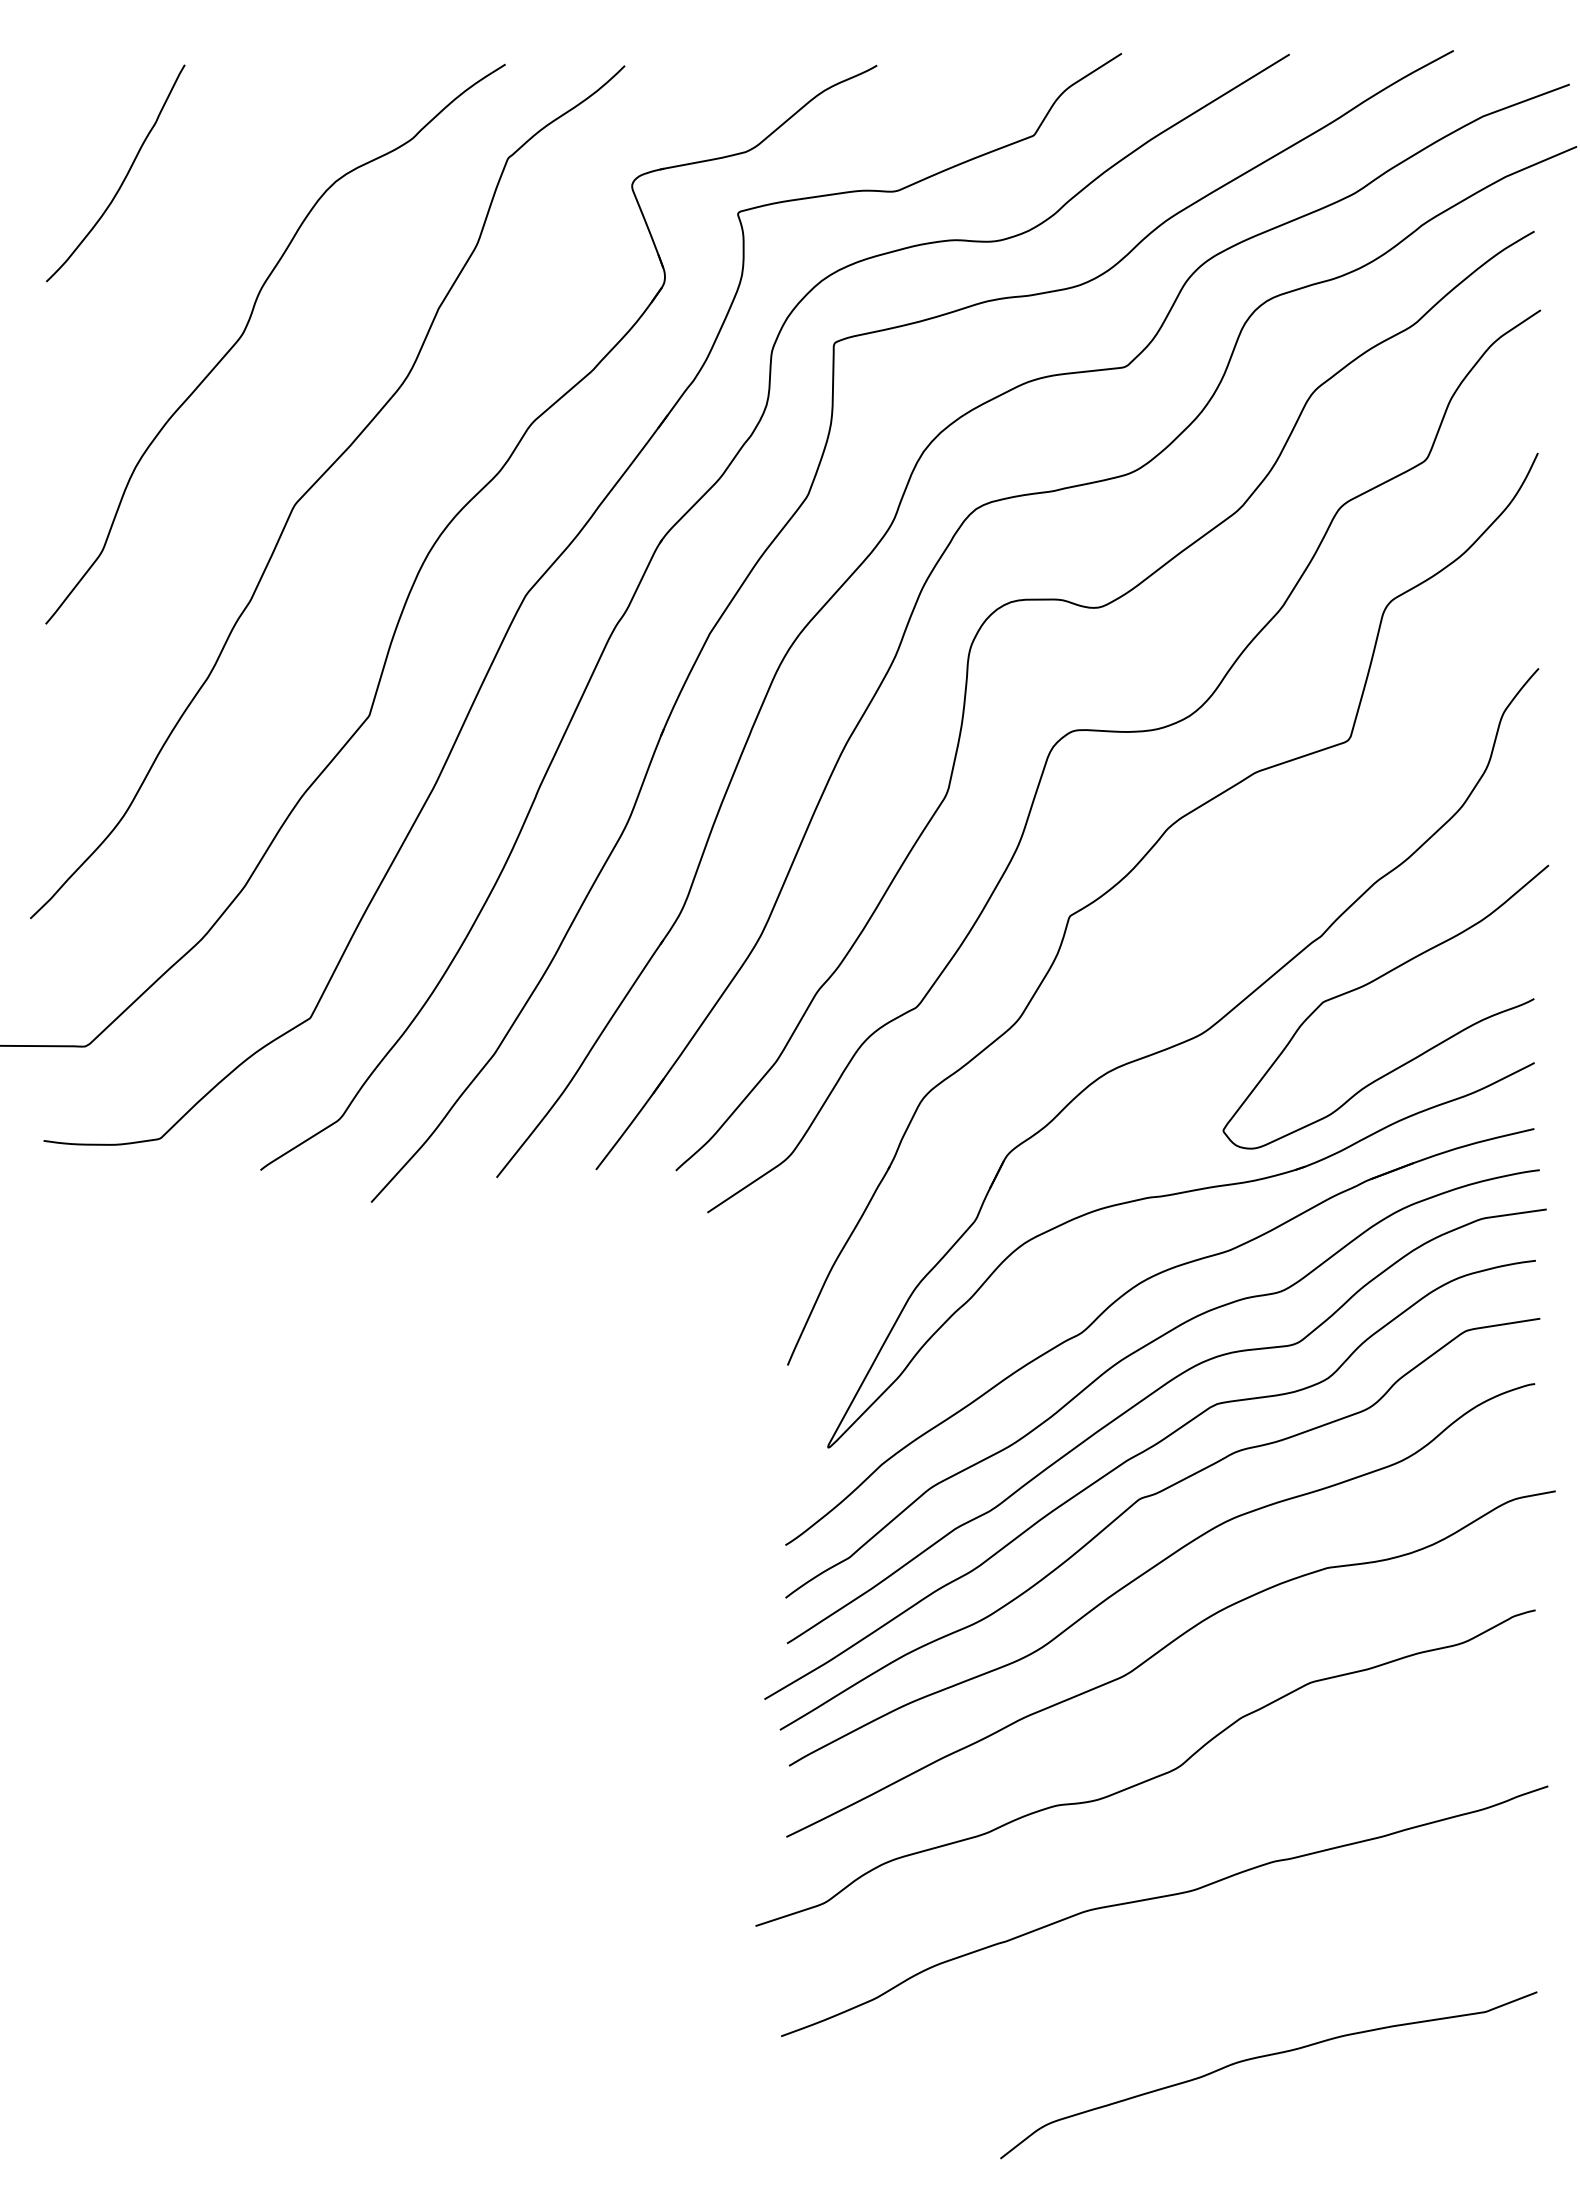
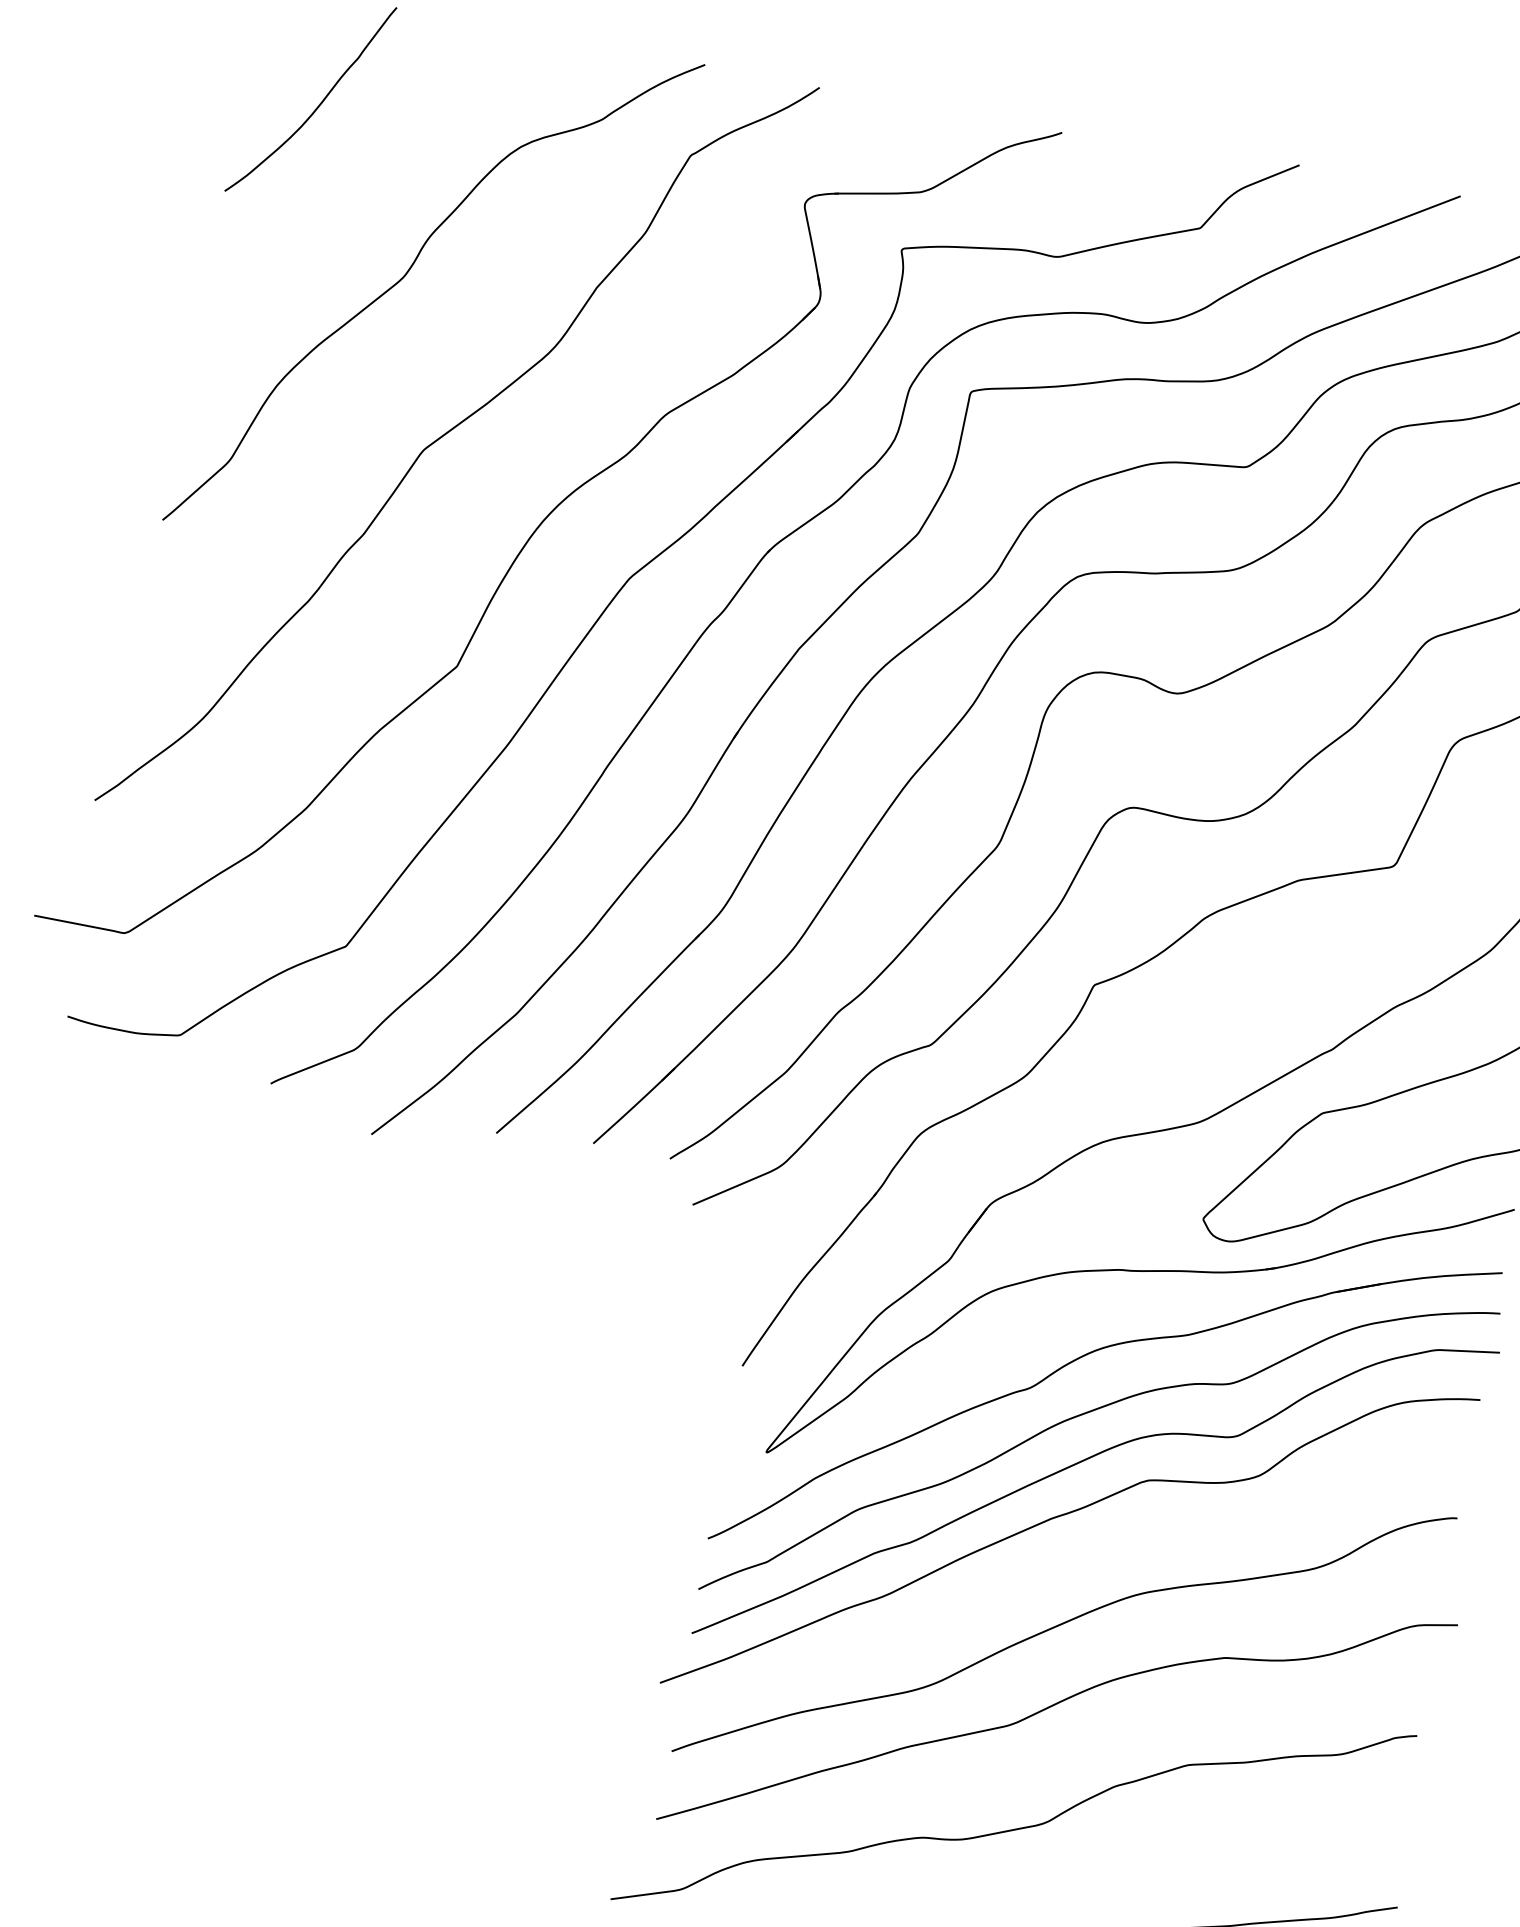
curve: (1151, 1496) -> (1068, 1557), removed

